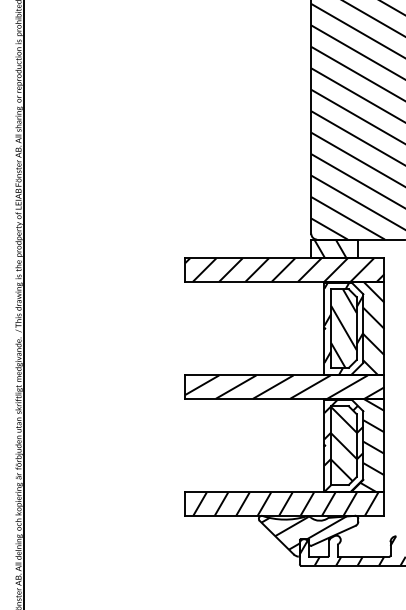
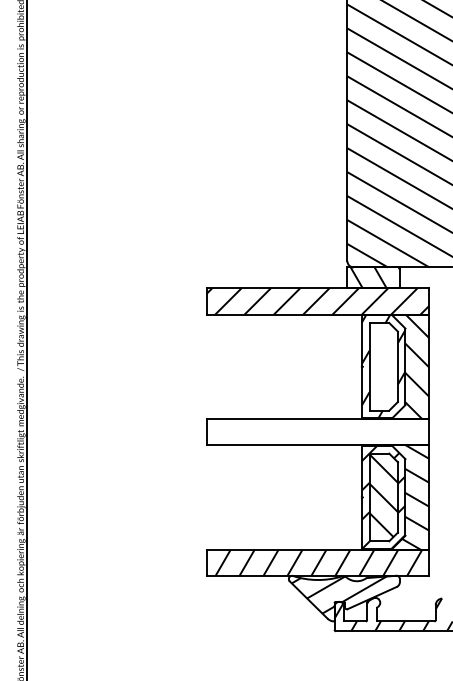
hatch: (343, 328) -> (383, 366), removed
hatch: (284, 386) -> (317, 431), removed

